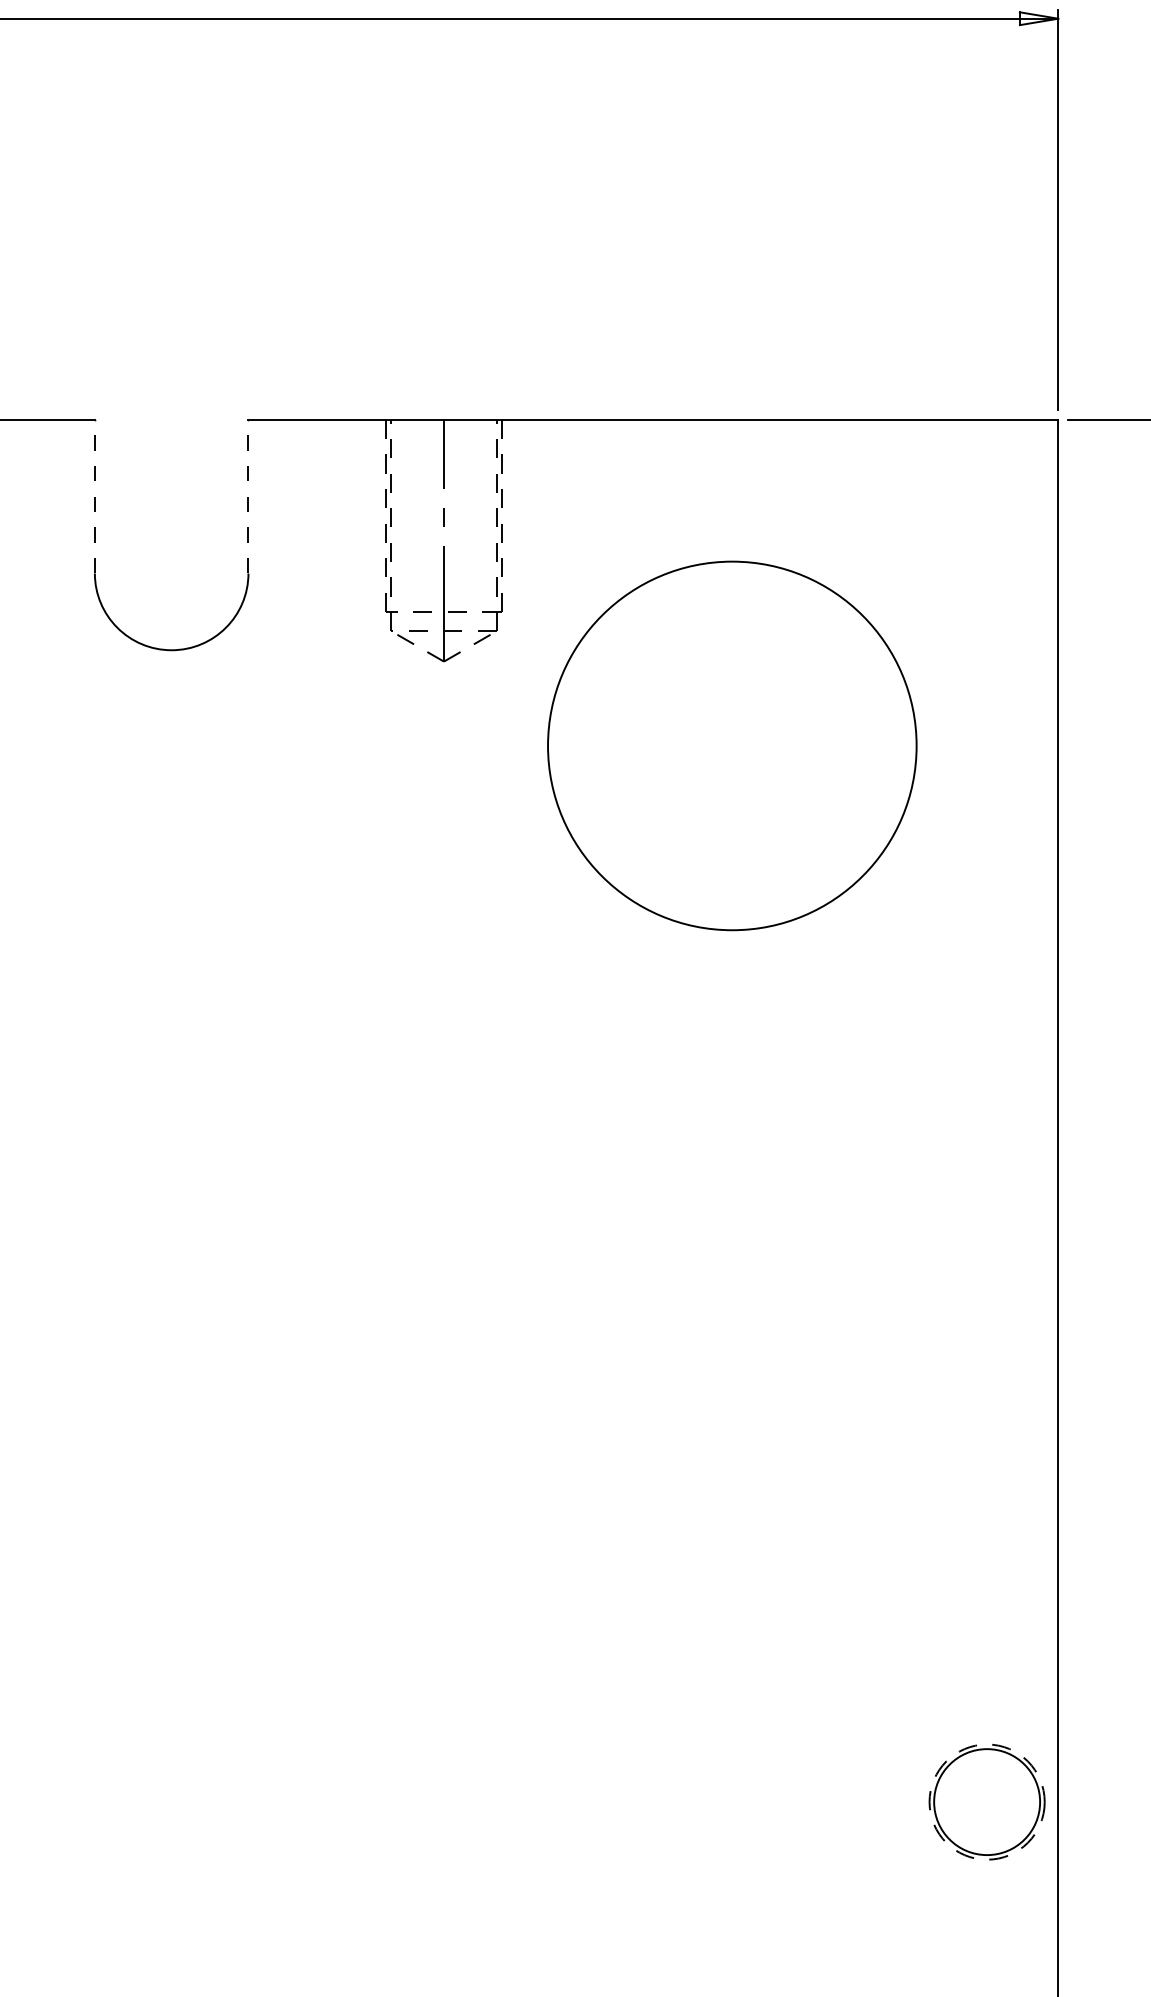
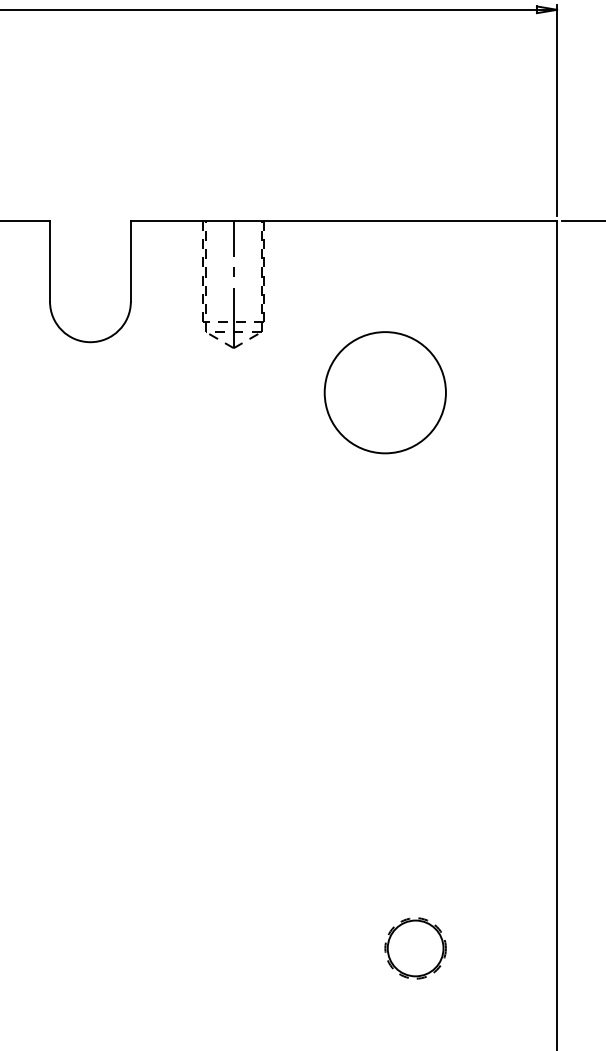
line: (95, 495) -> (50, 260), dashed -> solid
line: (247, 495) -> (130, 260), dashed -> solid
circle: (730, 745) -> (384, 392), size x0.62
part: (986, 1802) -> (415, 948), moved

